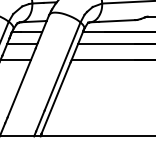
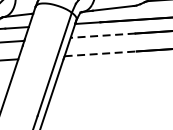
line: (106, 44) -> (103, 35), solid -> dashed
line: (103, 60) -> (100, 54), solid -> dashed

